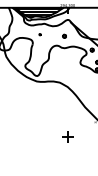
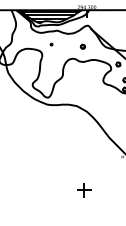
part: (67, 136) -> (84, 189), moved

